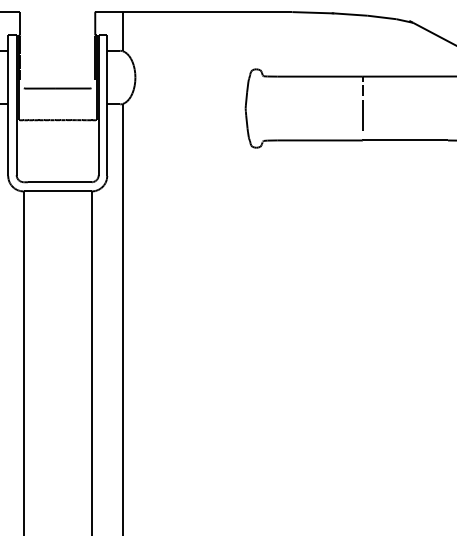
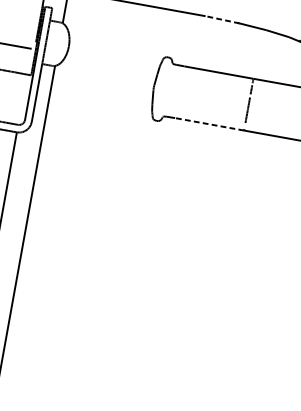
line: (312, 12) -> (221, 19), solid -> dashed
line: (320, 140) -> (209, 124), solid -> dashed

